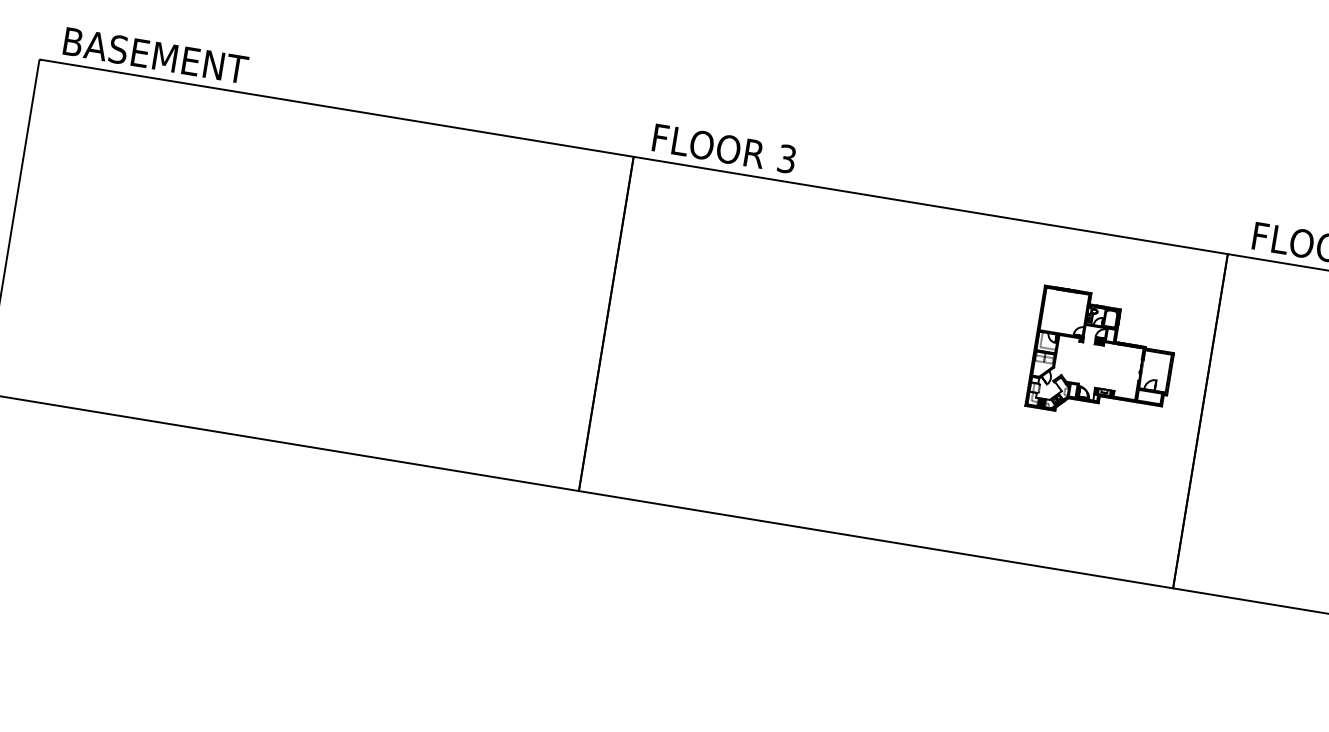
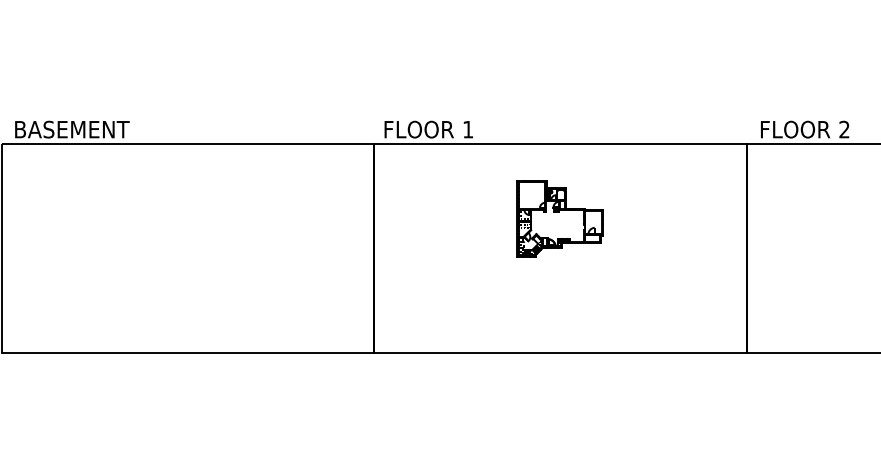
text: (787, 158) -> (468, 129), 3 -> 1
part: (1102, 356) -> (559, 218), moved

